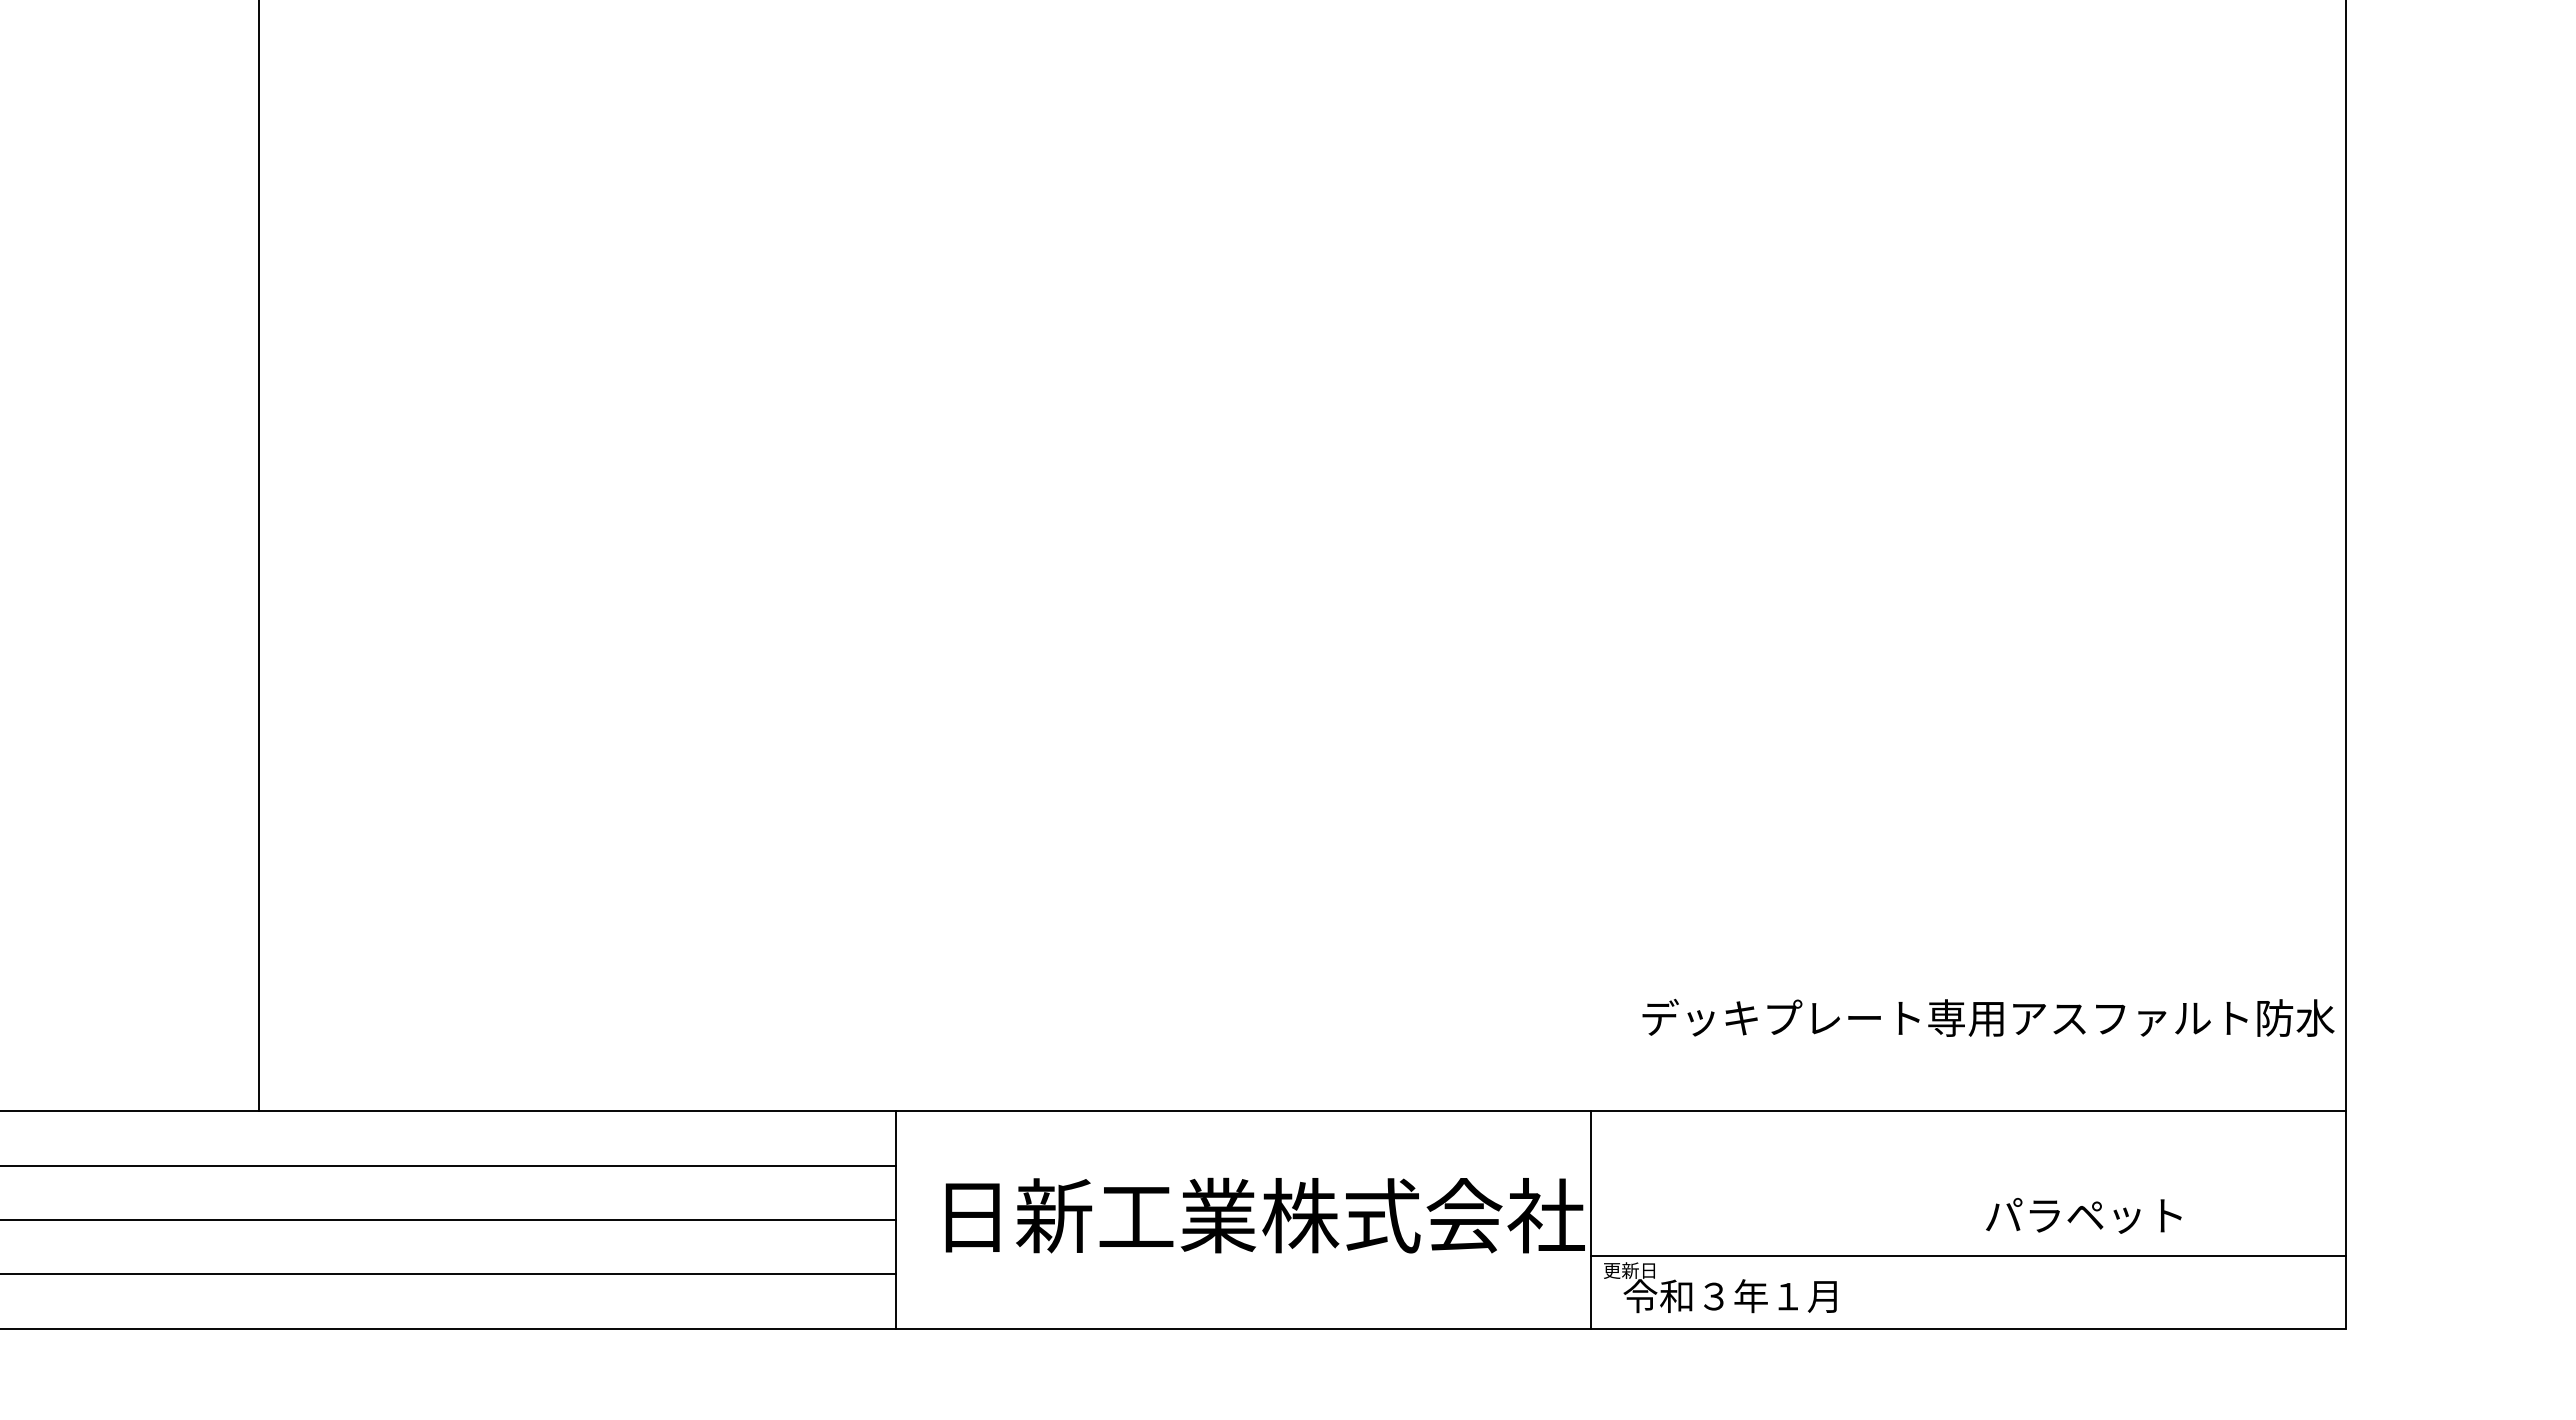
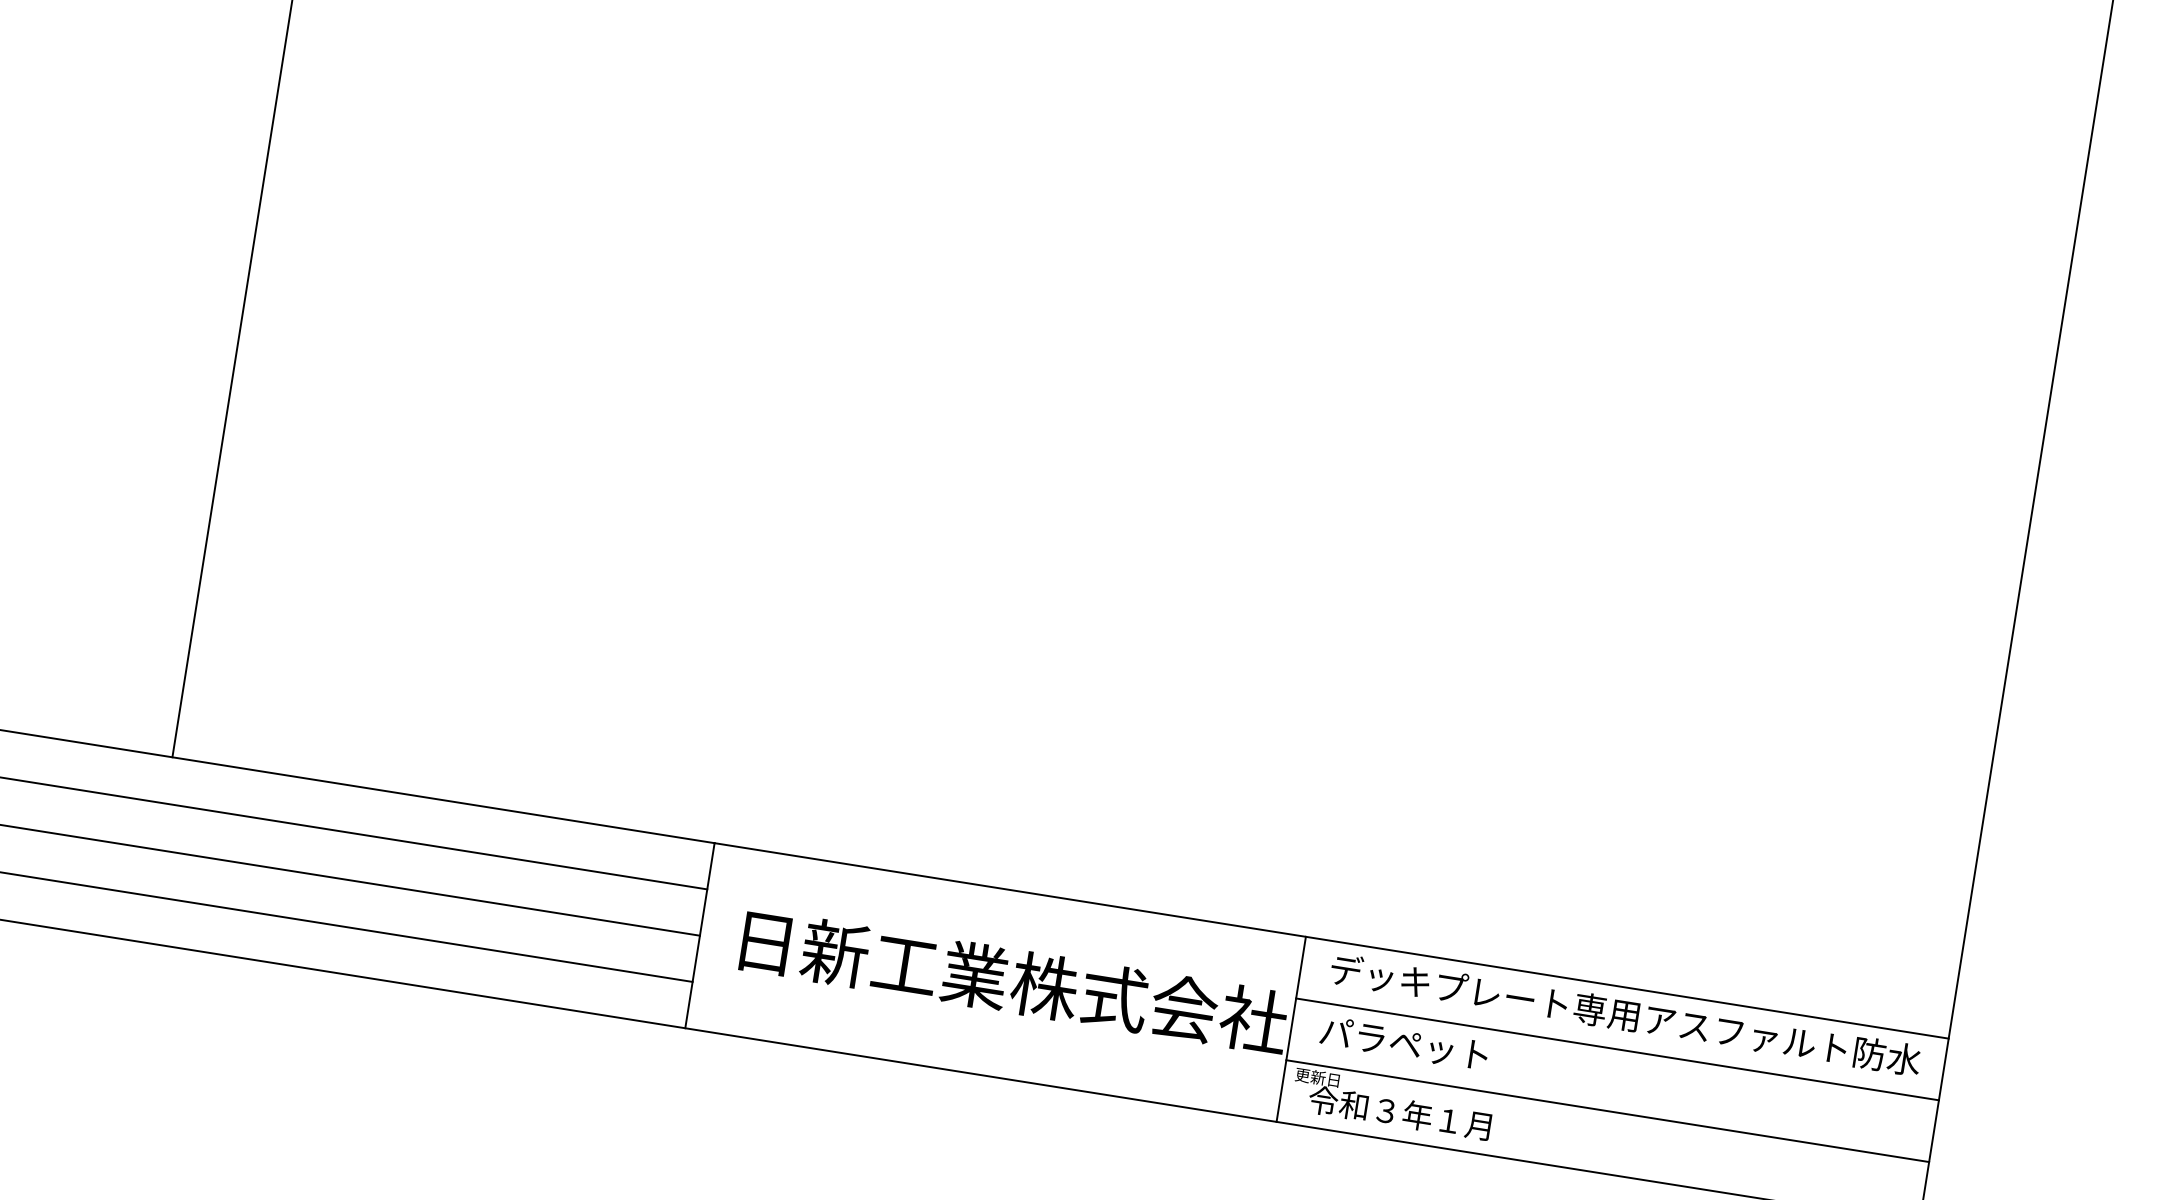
text: (1988, 1017) -> (1625, 1014), moved
line: (1967, 1183) -> (1616, 1049), added
text: (2083, 1215) -> (1404, 1043), moved

